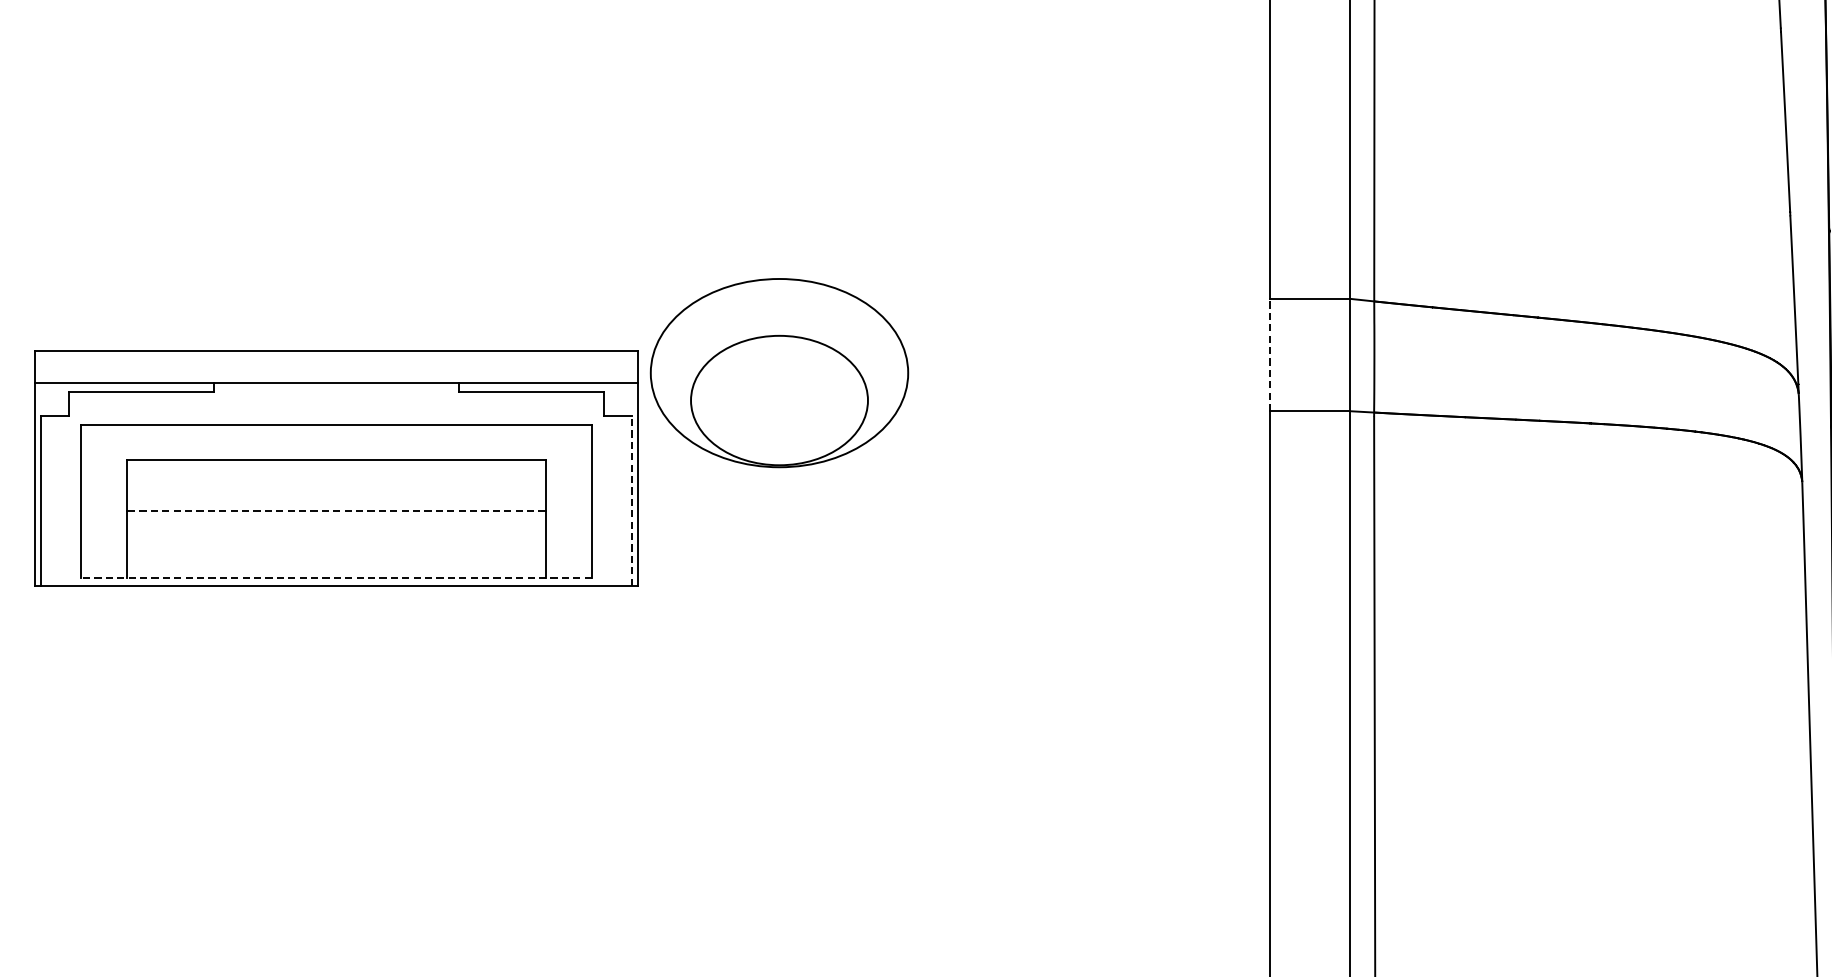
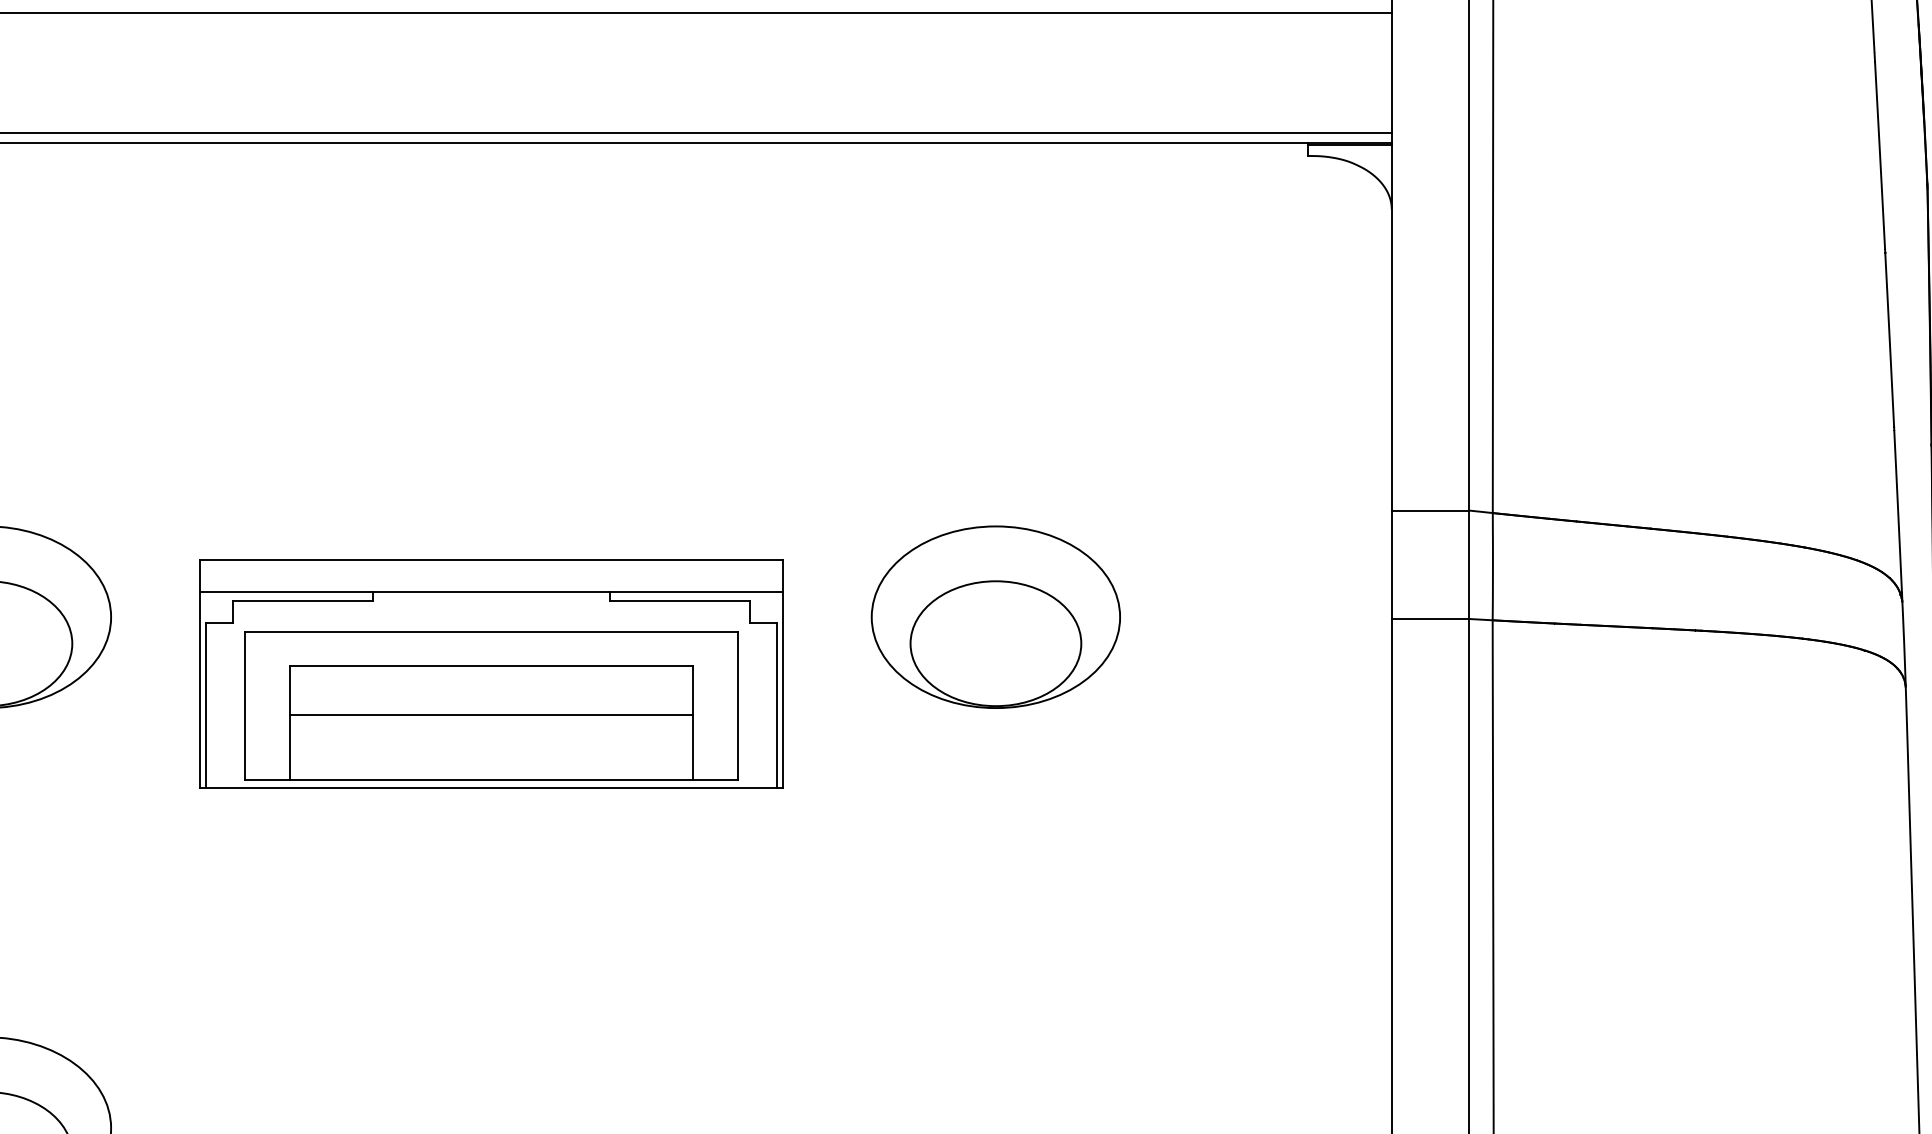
line: (1269, 354) -> (1391, 564), dashed -> solid
part: (779, 372) -> (995, 616), moved
line: (631, 500) -> (776, 705), dashed -> solid
line: (336, 511) -> (491, 715), dashed -> solid
line: (335, 577) -> (490, 779), dashed -> solid

